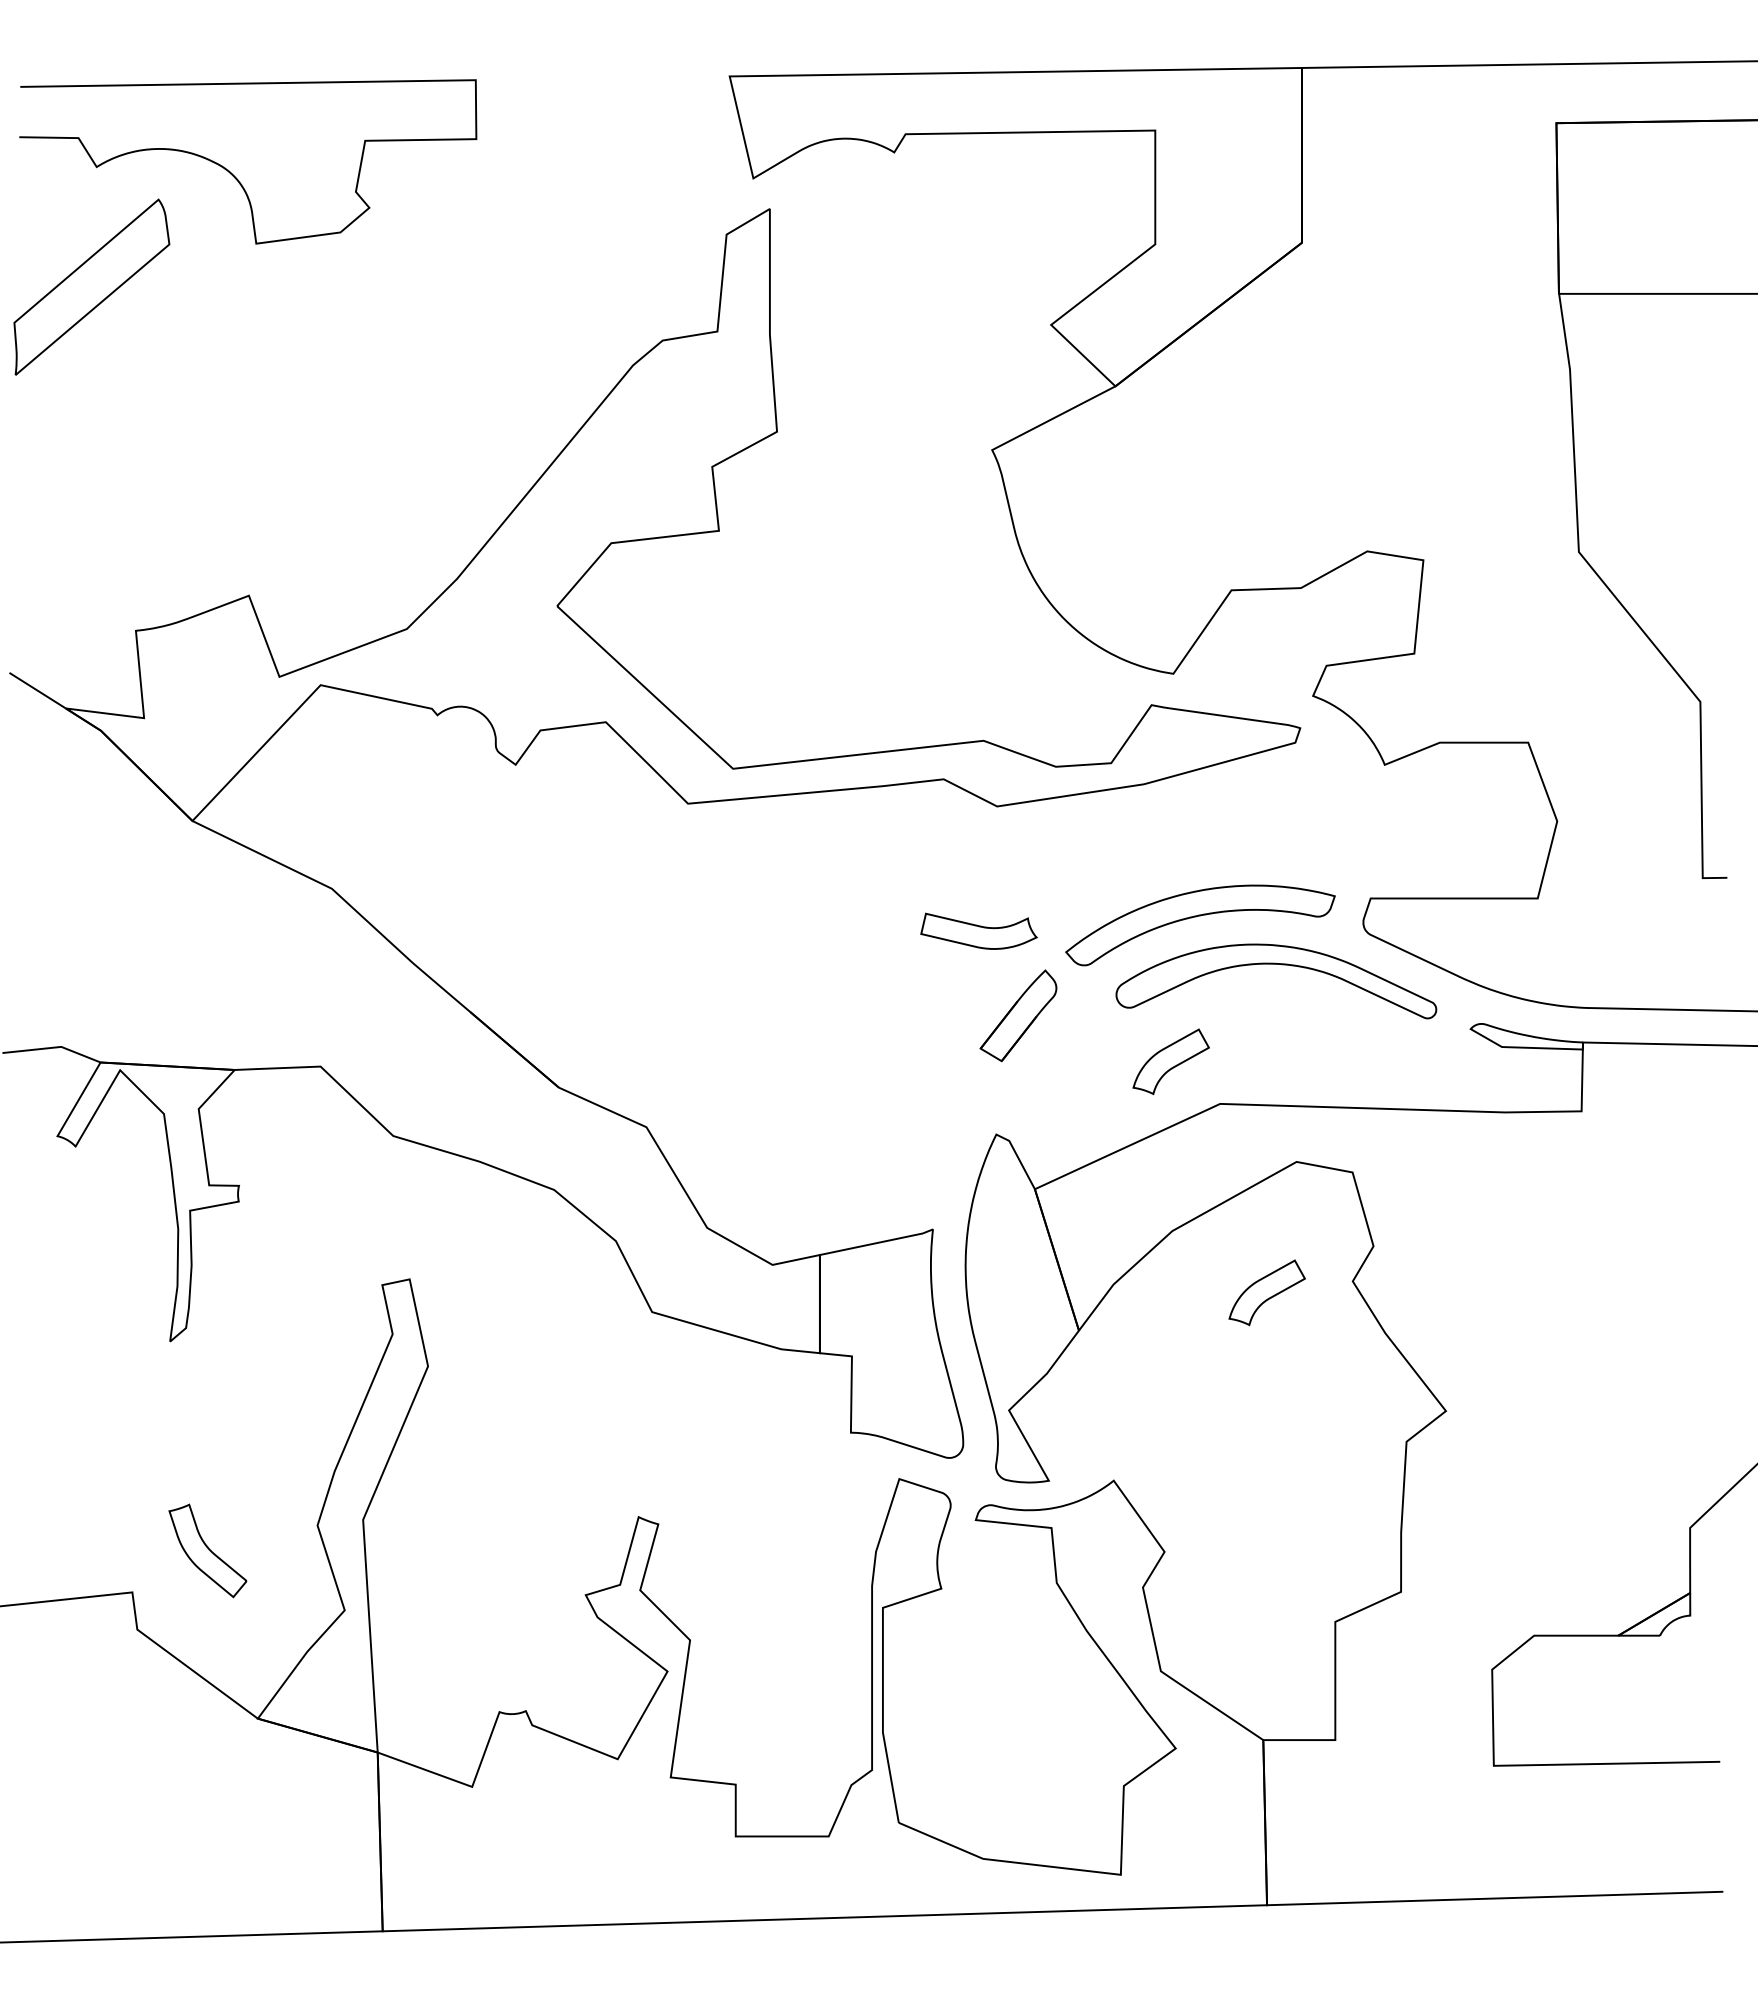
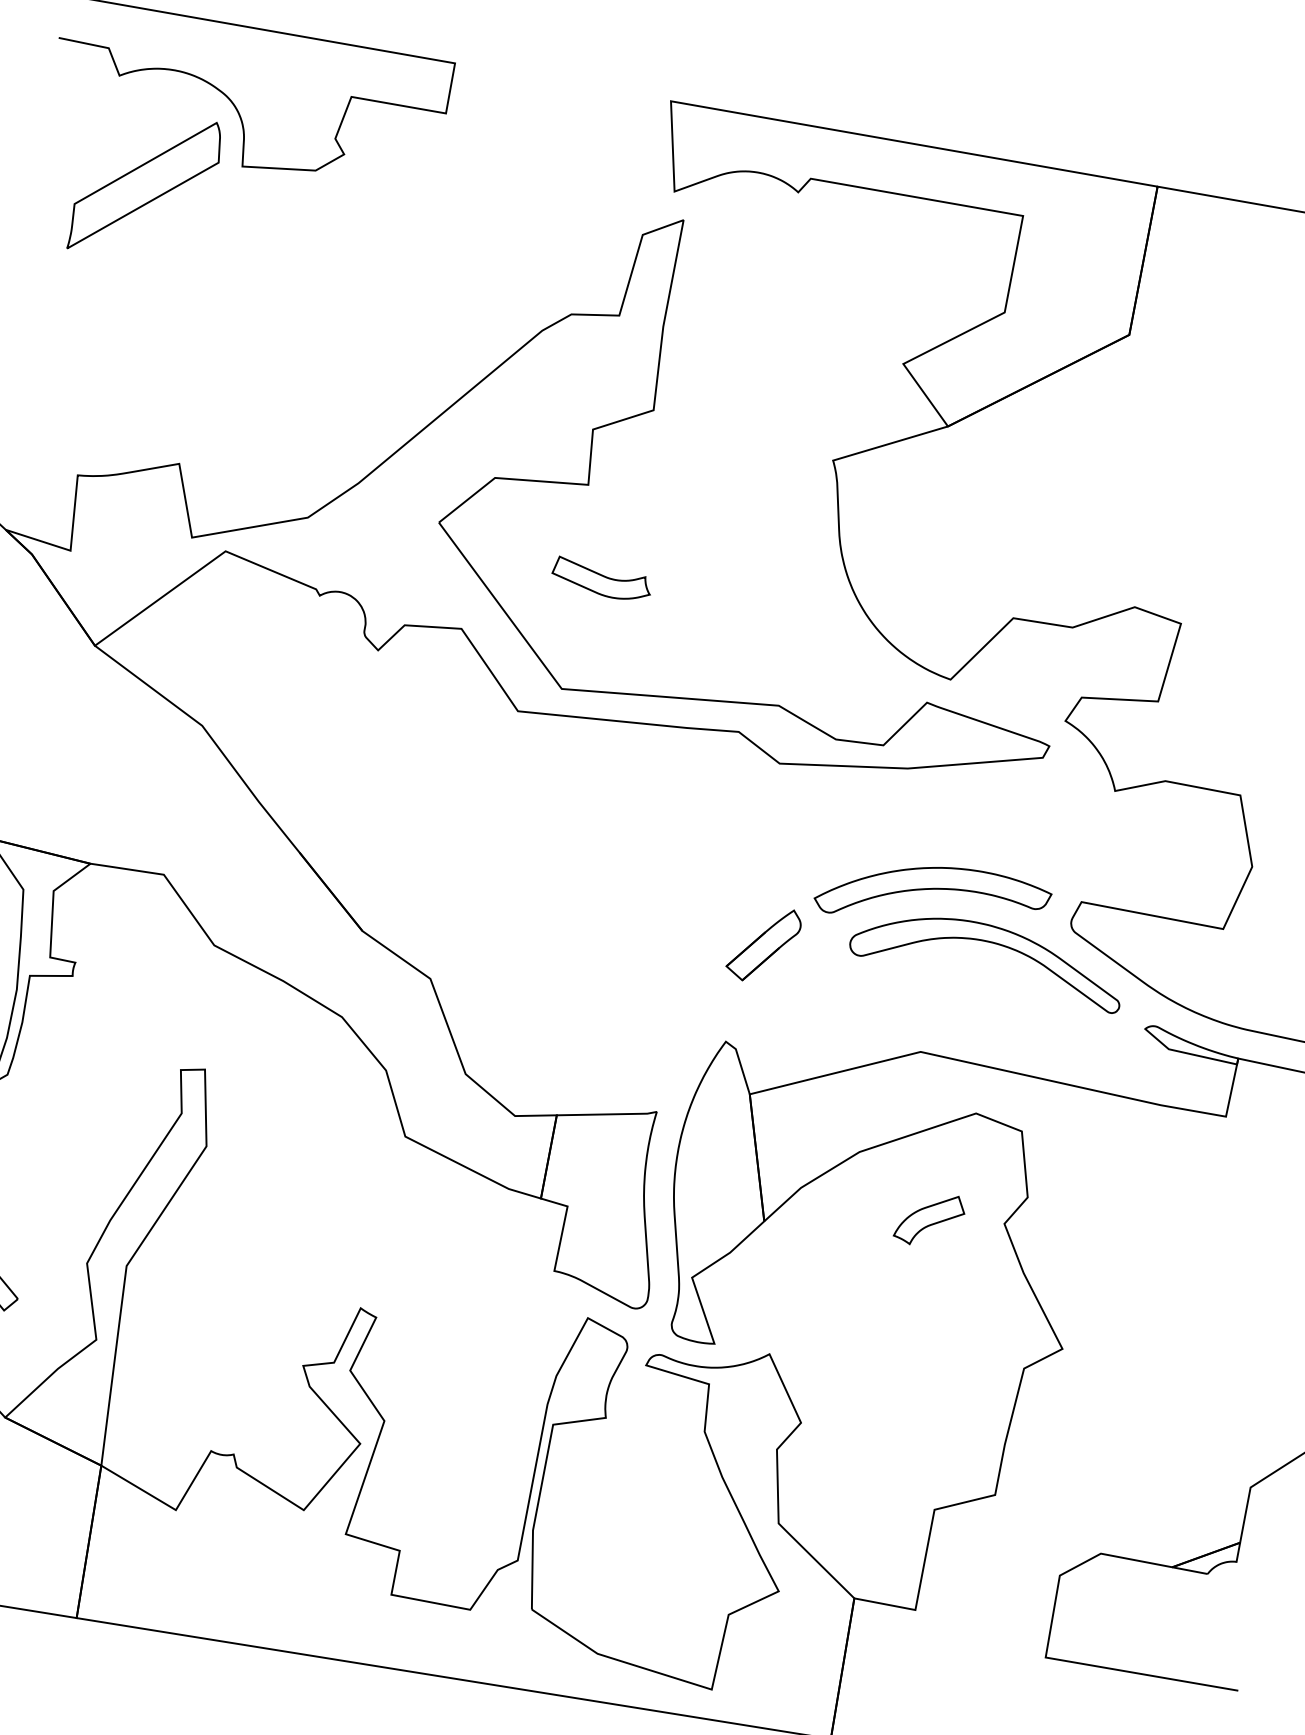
part: (91, 286) -> (145, 185), moved
part: (978, 930) -> (601, 579), moved
part: (1170, 1061) -> (885, 1007), removed

